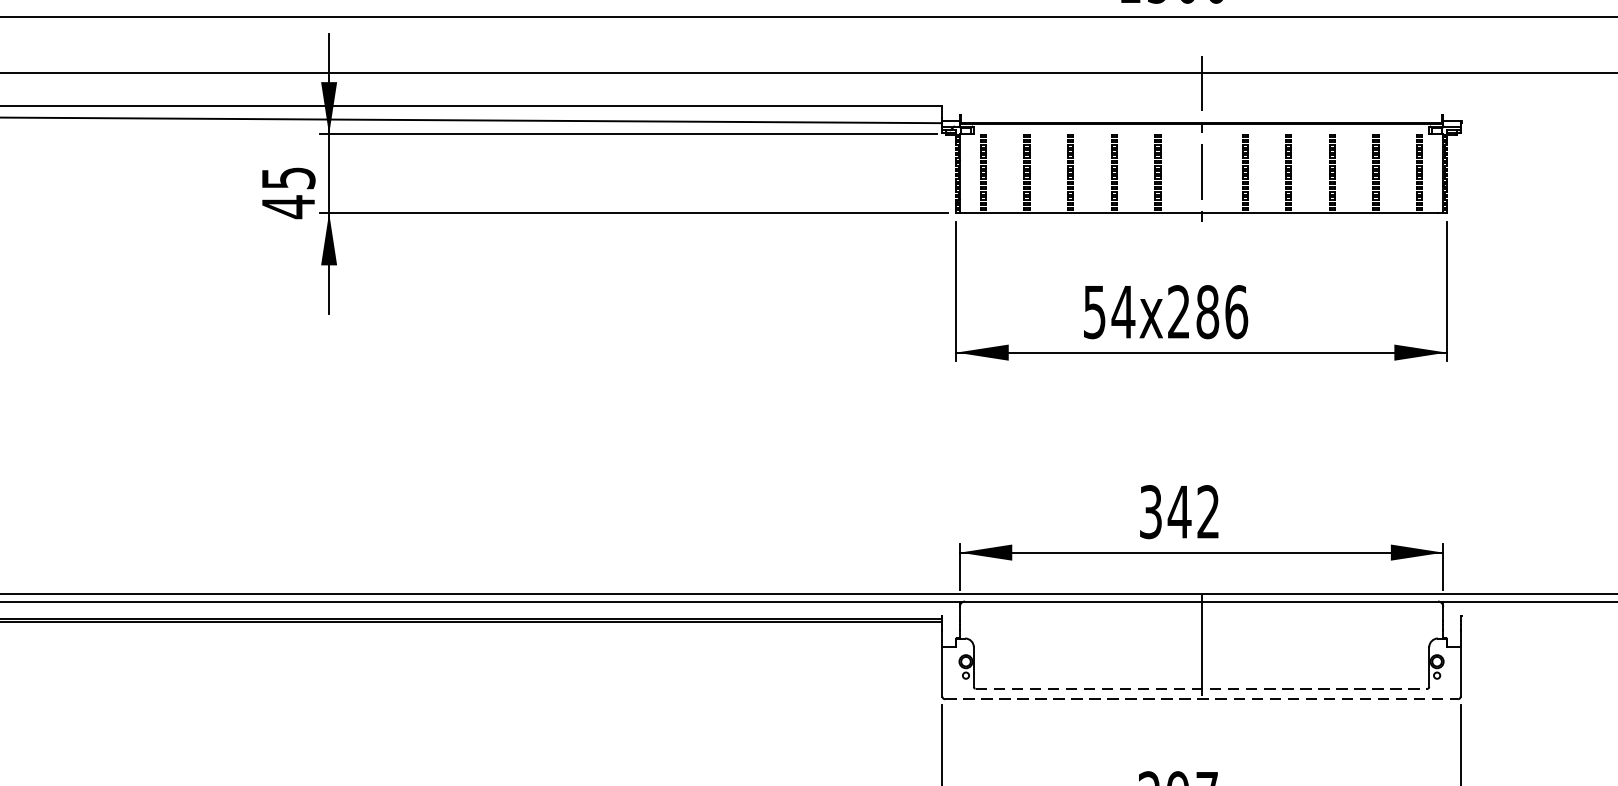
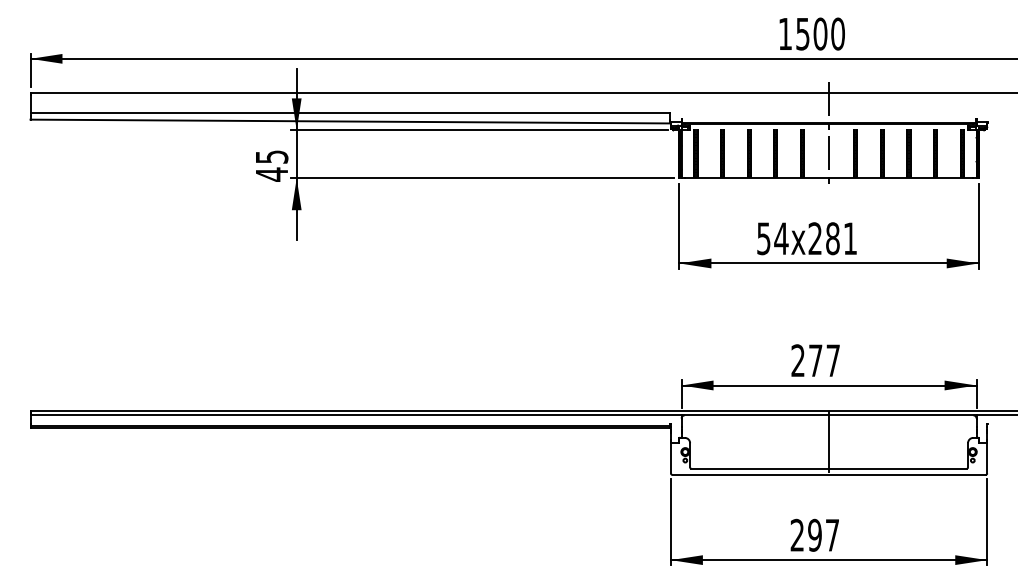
text: (1236, 311) -> (850, 238), 54x286 -> 54x281
text: (1179, 511) -> (815, 360), 342 -> 277
line: (1202, 688) -> (829, 468), dashed -> solid
line: (1202, 698) -> (829, 474), dashed -> solid

